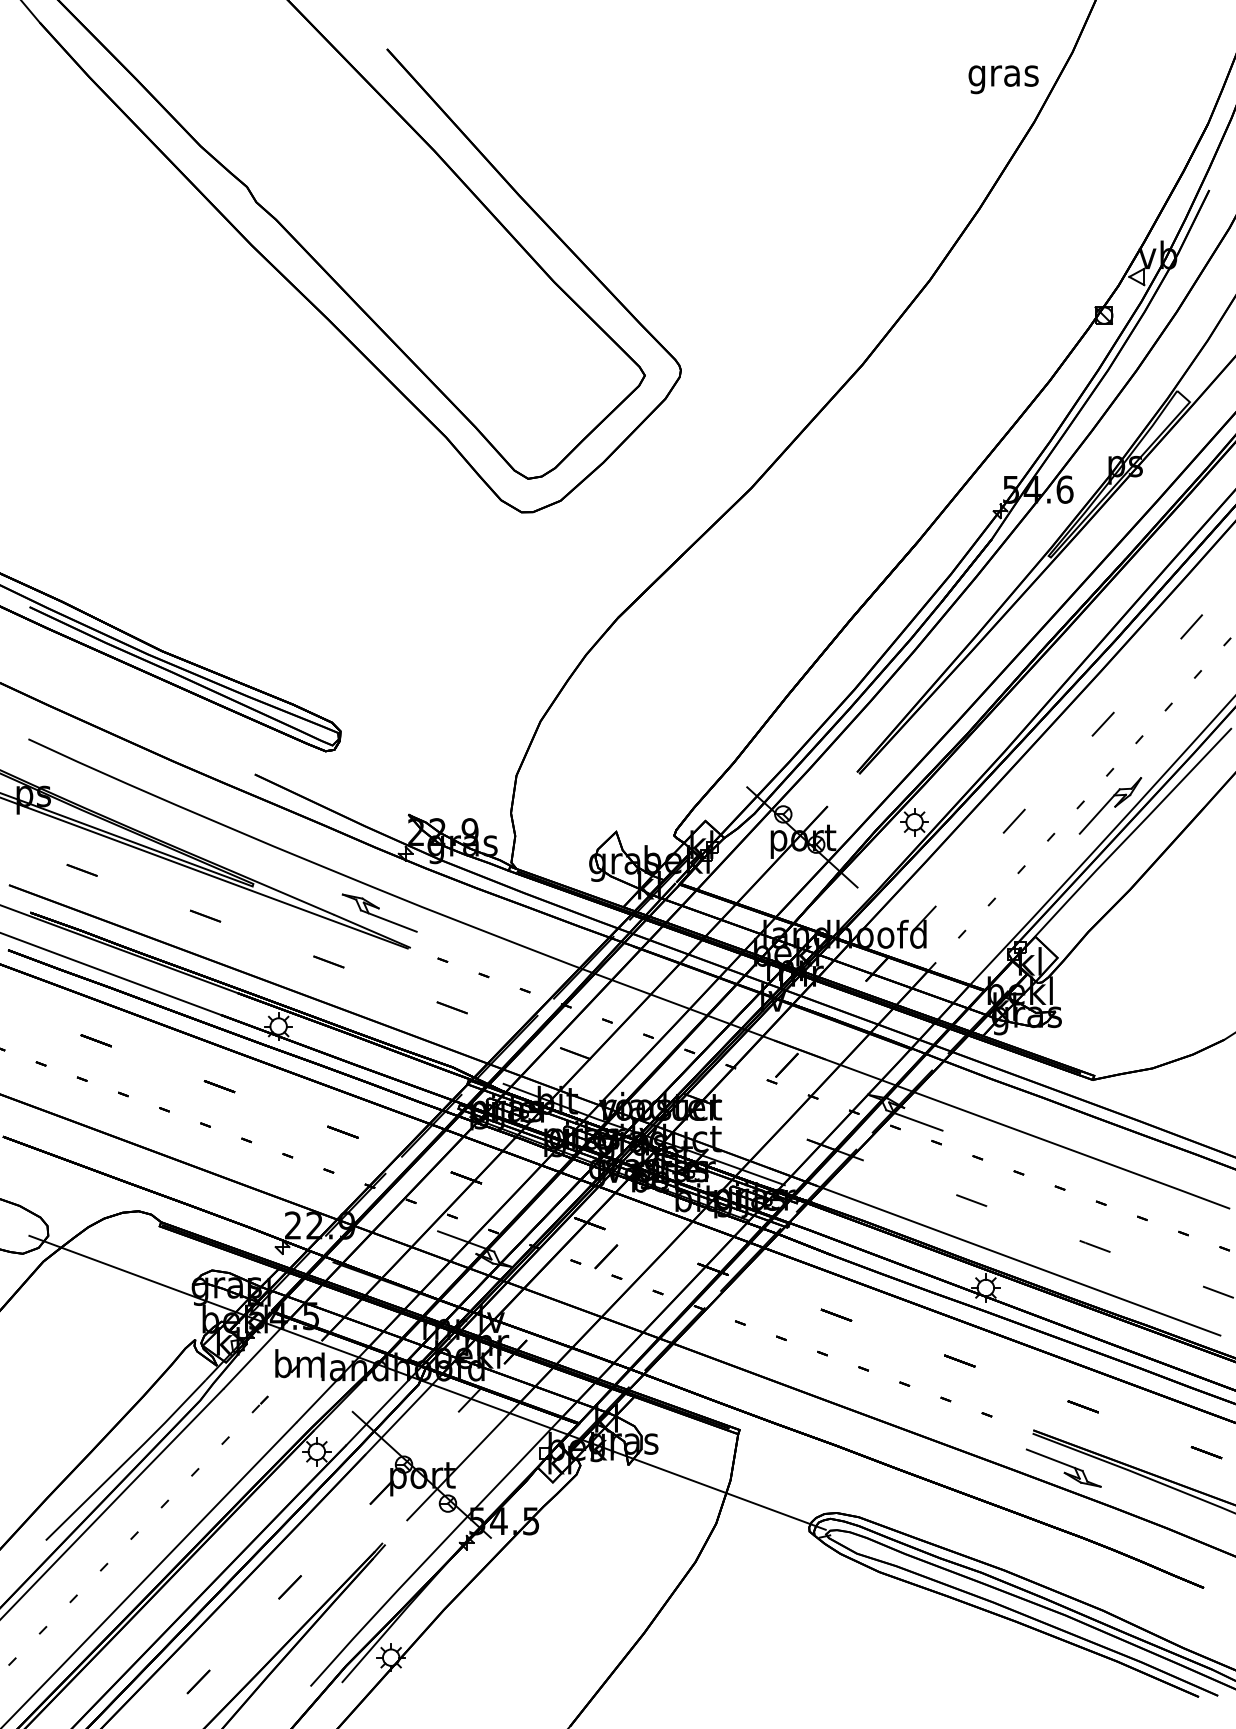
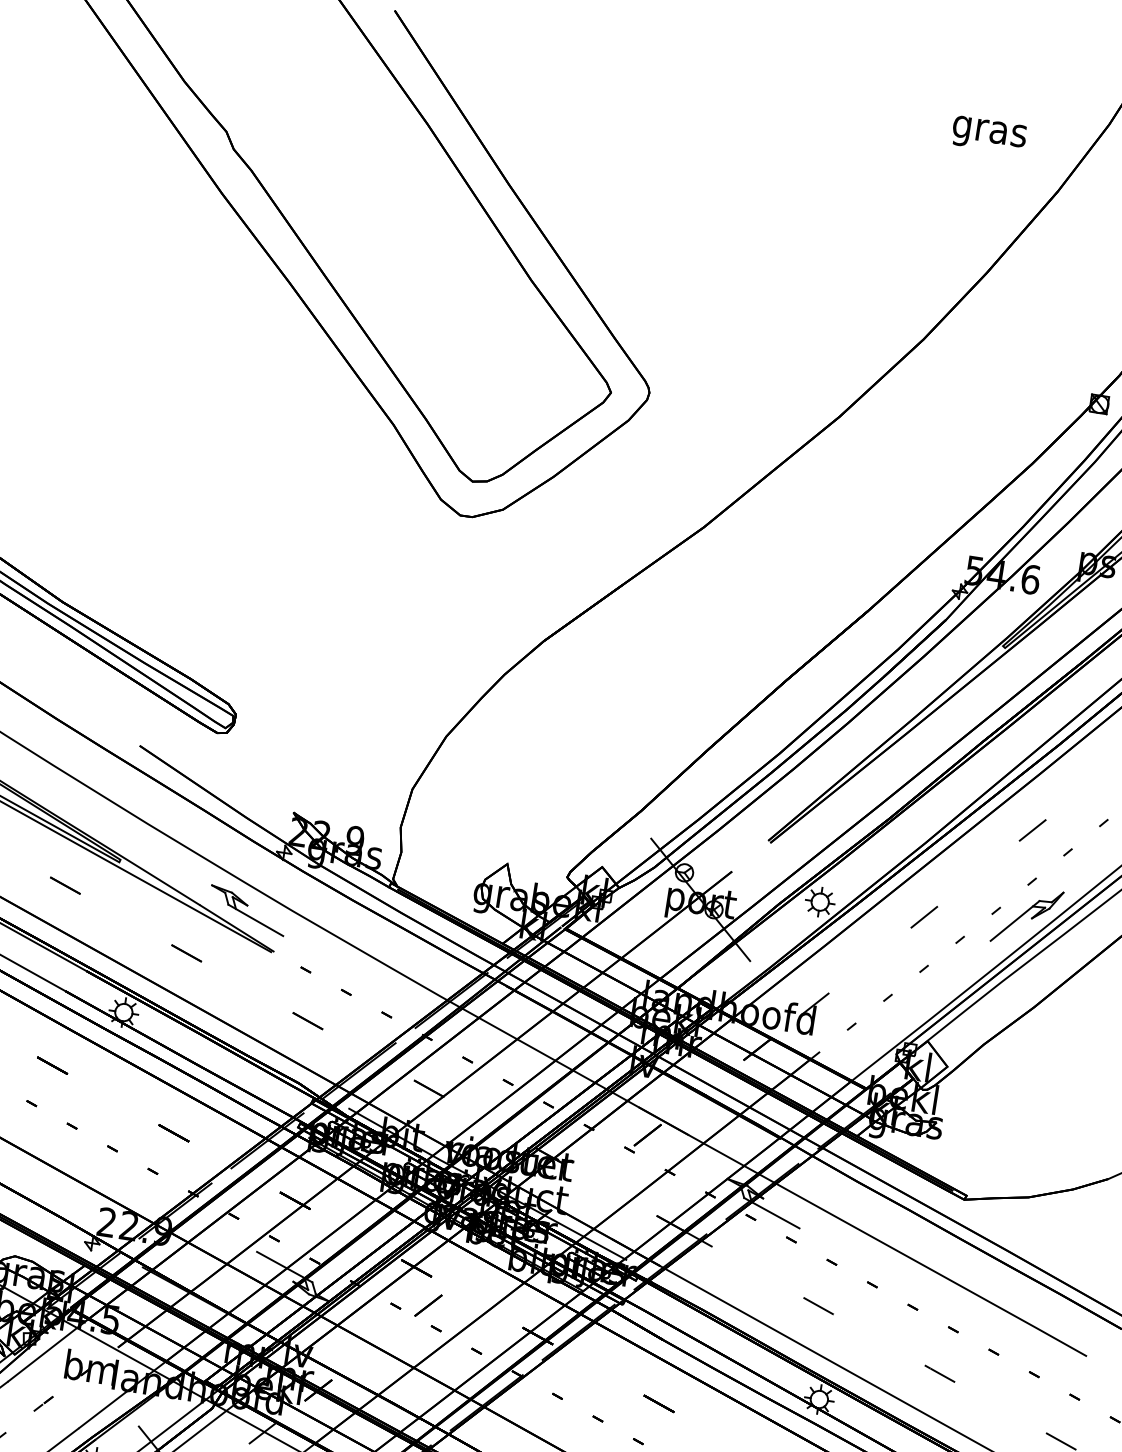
text: (1003, 79) -> (989, 135), moved

